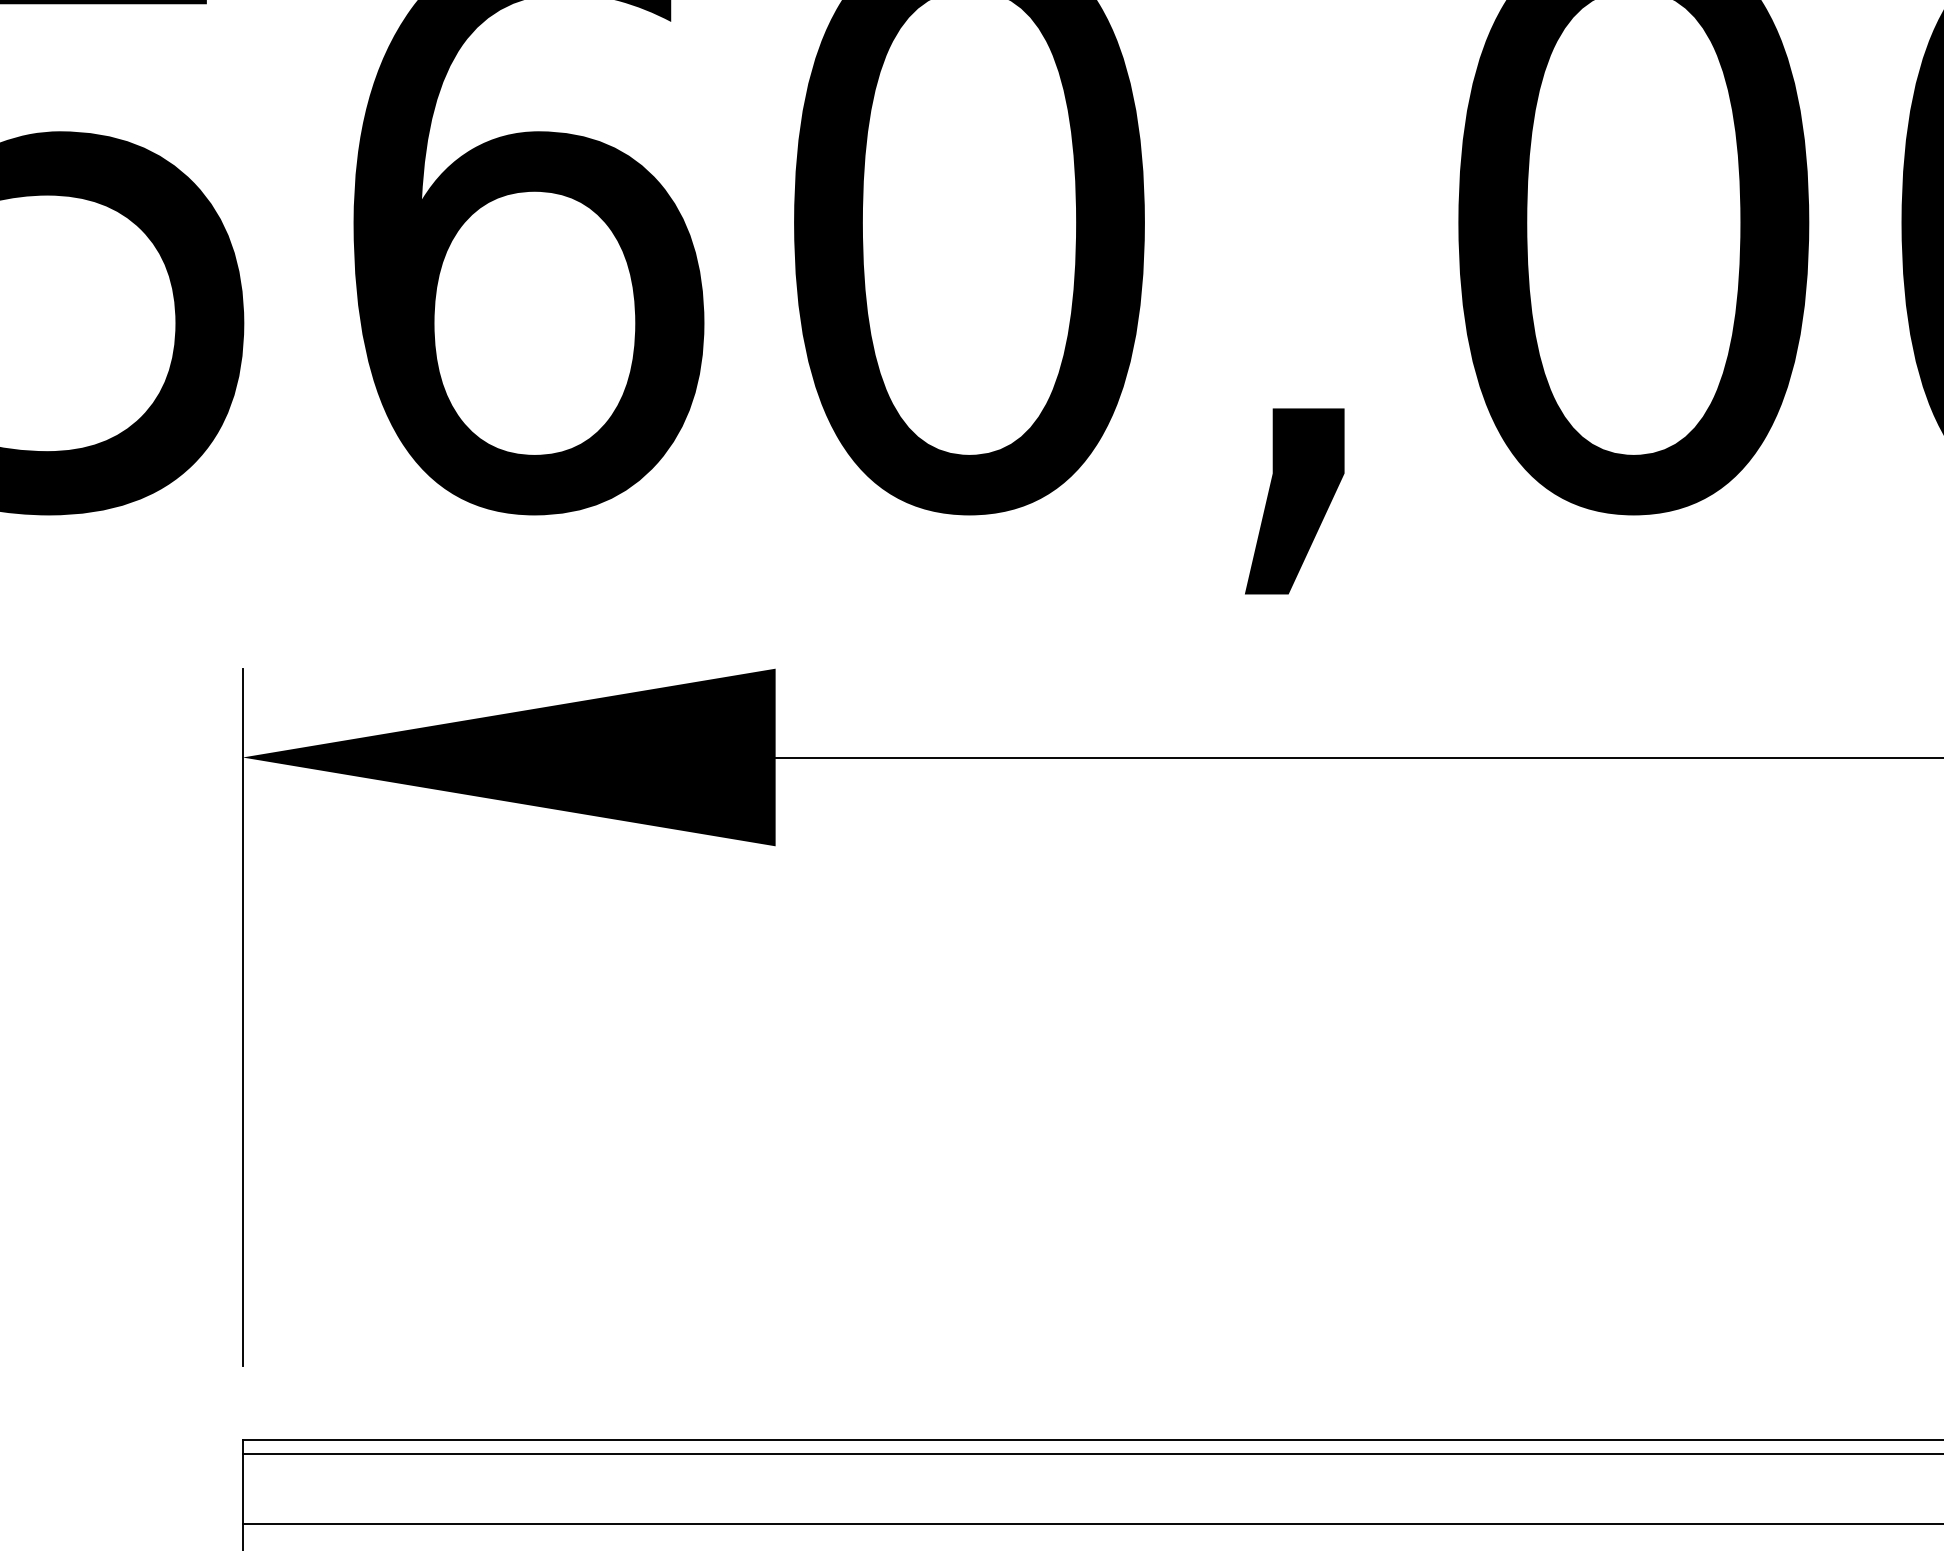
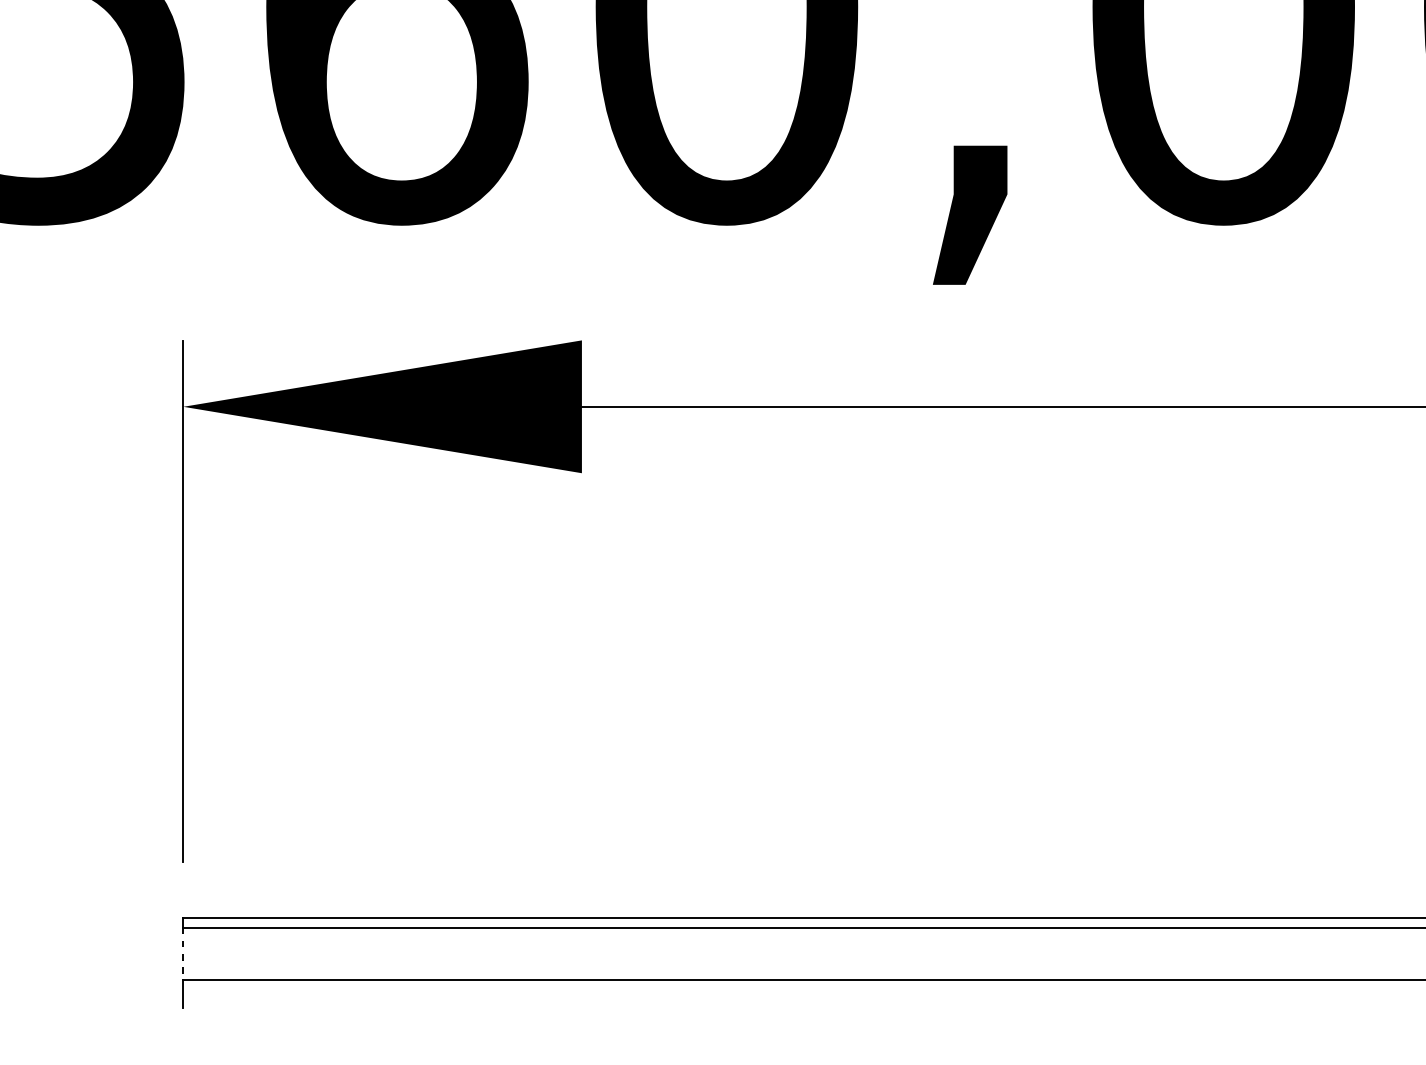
line: (242, 1489) -> (183, 954), solid -> dashed

